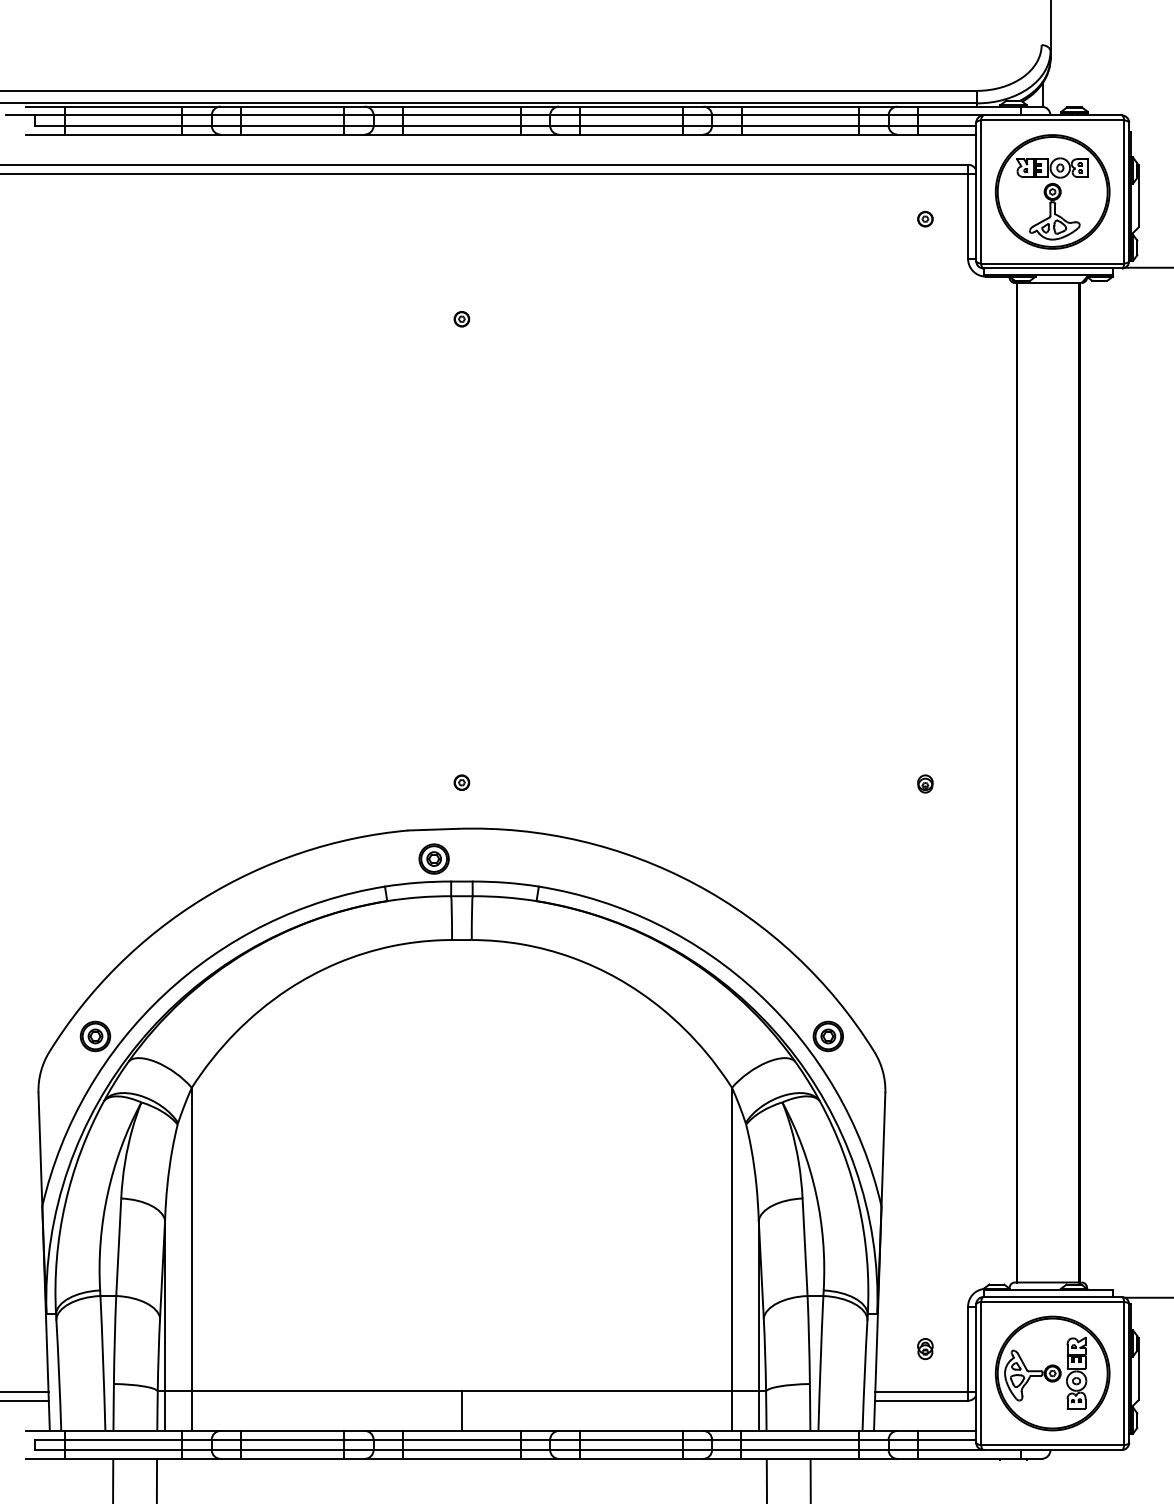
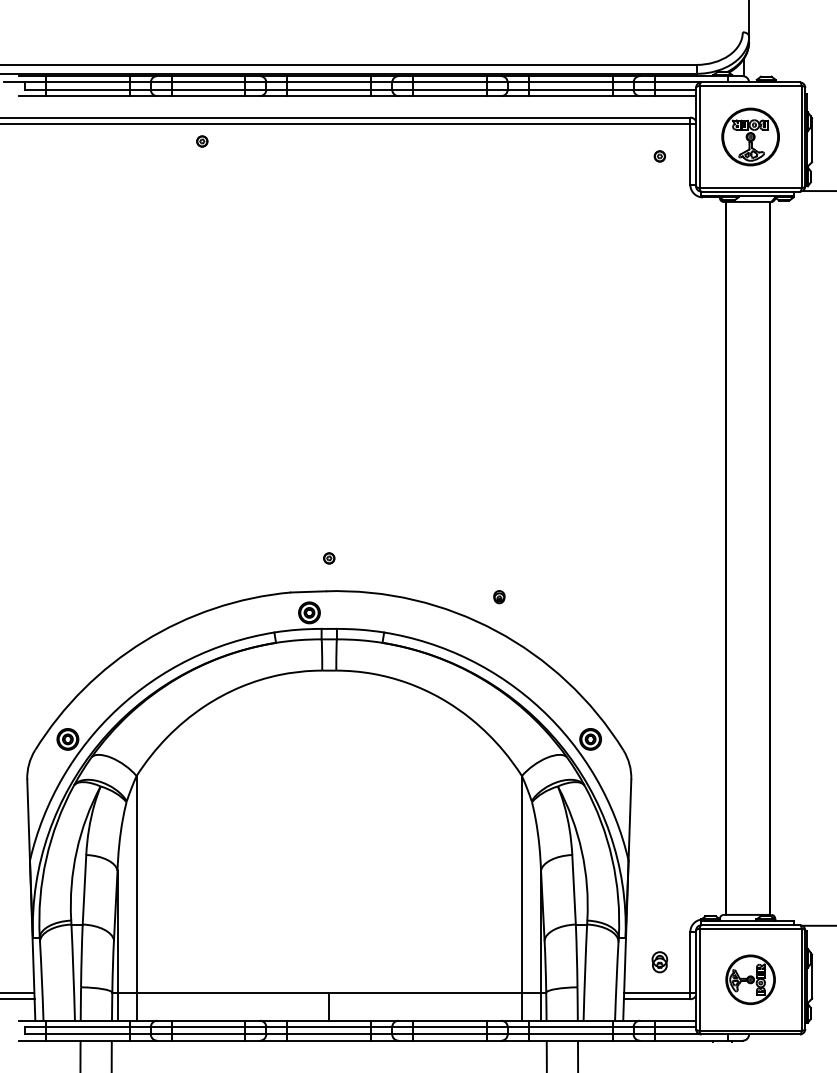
part: (1052, 191) -> (750, 136), size x0.7
part: (461, 319) -> (202, 141), moved
part: (925, 783) -> (499, 596), moved
part: (925, 1349) -> (659, 962), size x1.4
part: (1052, 1373) -> (750, 979), size x0.6

